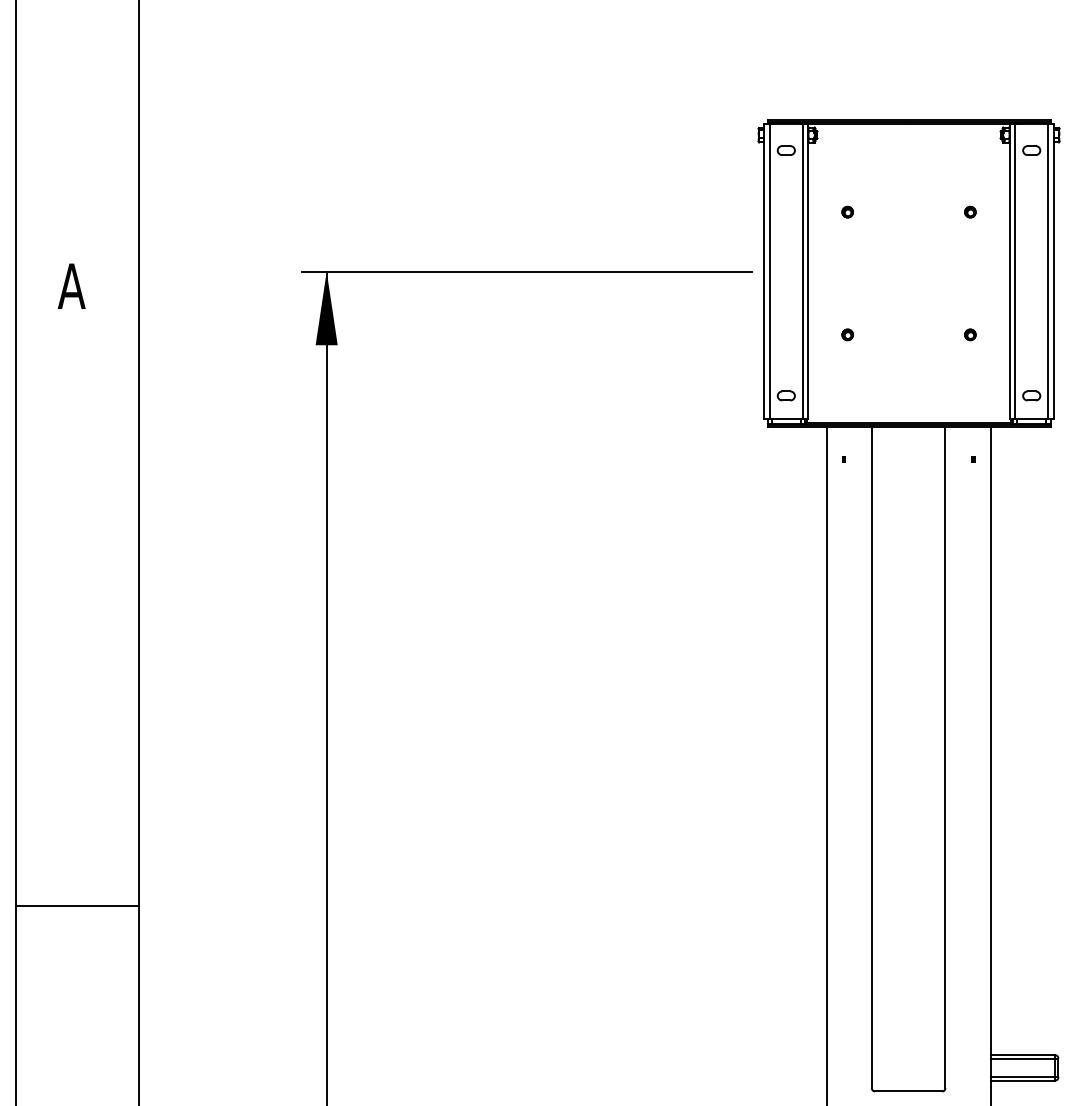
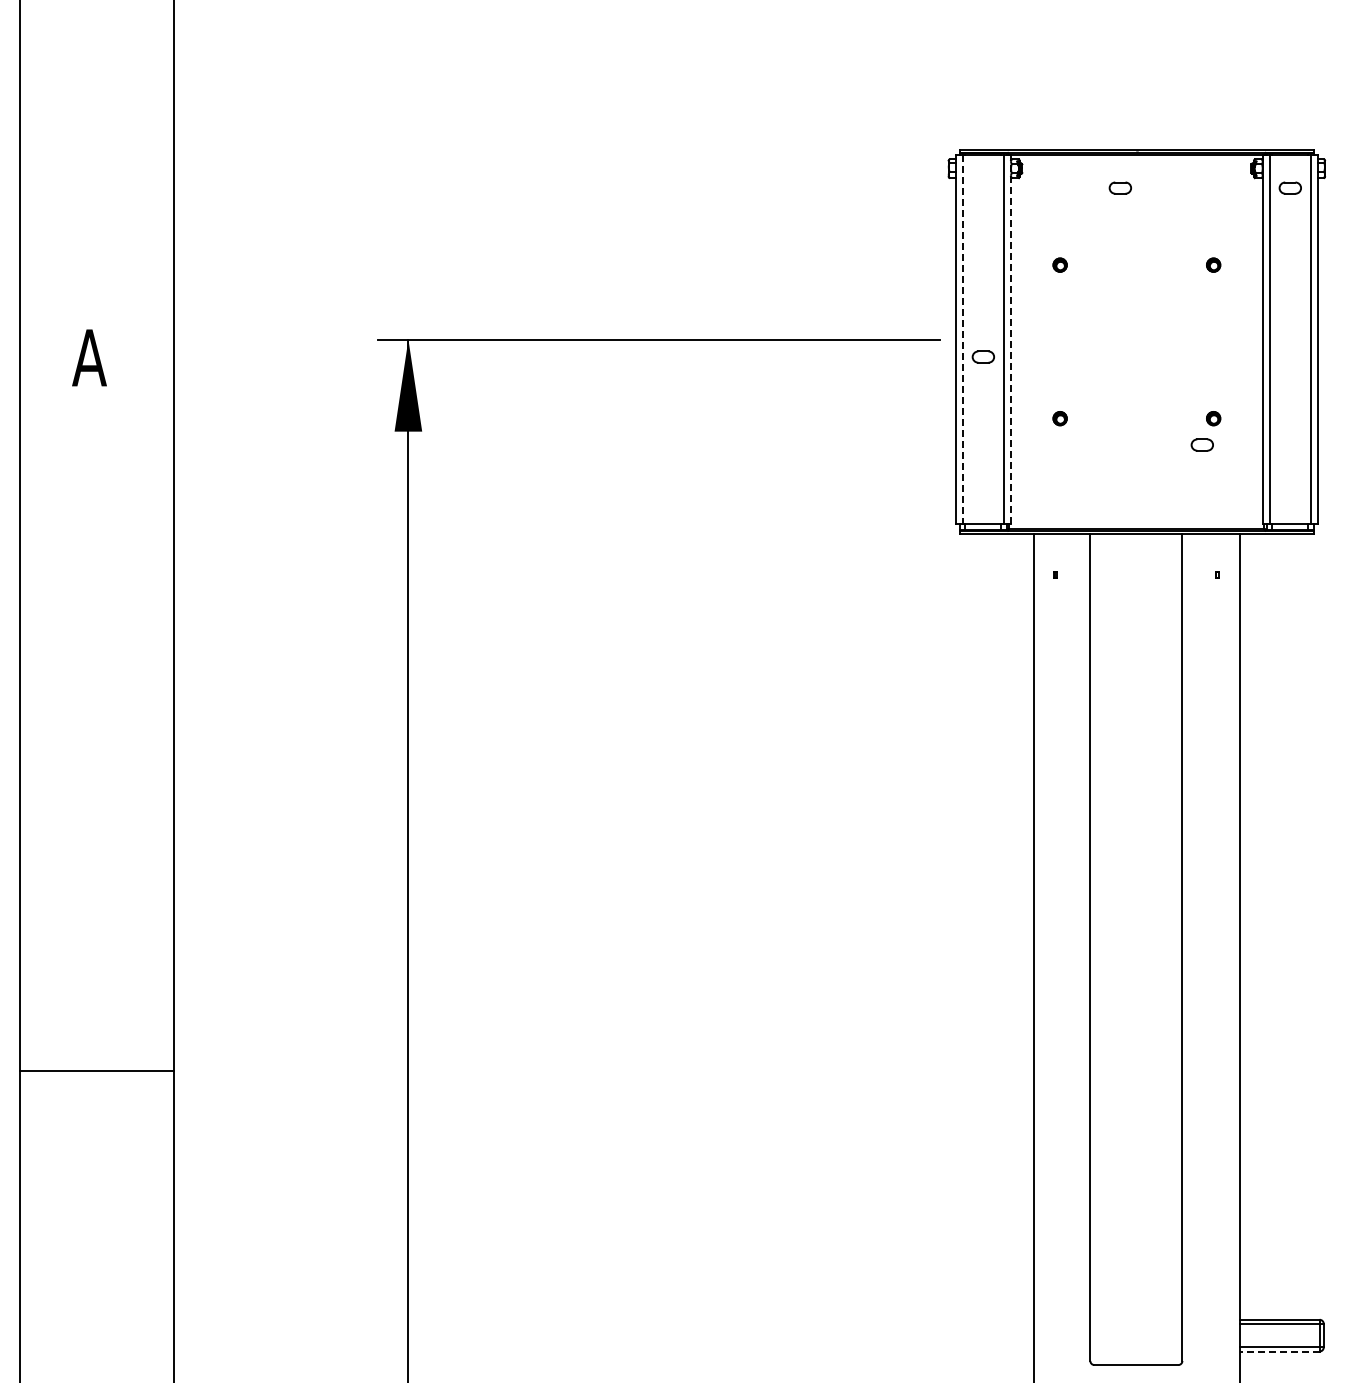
part: (785, 150) -> (1119, 187), moved
line: (808, 271) -> (1011, 339), solid -> dashed
line: (769, 272) -> (962, 340), solid -> dashed
part: (785, 395) -> (982, 356), moved
part: (1031, 395) -> (1201, 444), moved
line: (77, 905) -> (96, 1070), moved
line: (1023, 1080) -> (1279, 1351), solid -> dashed

